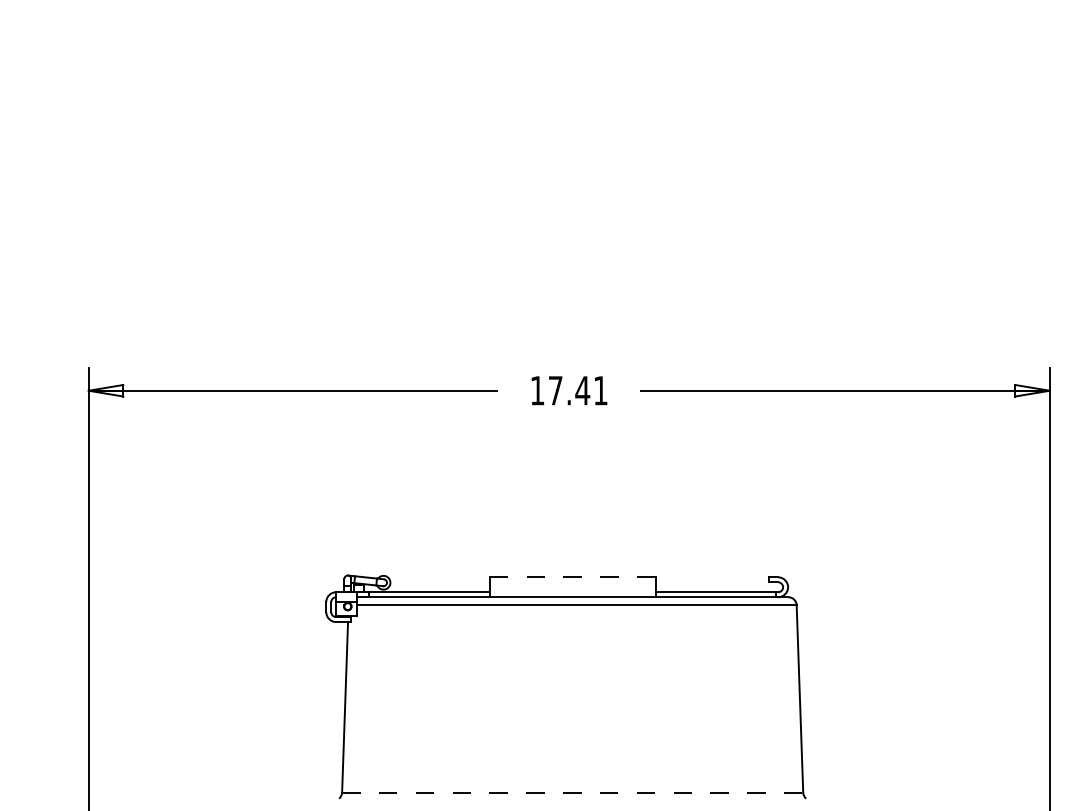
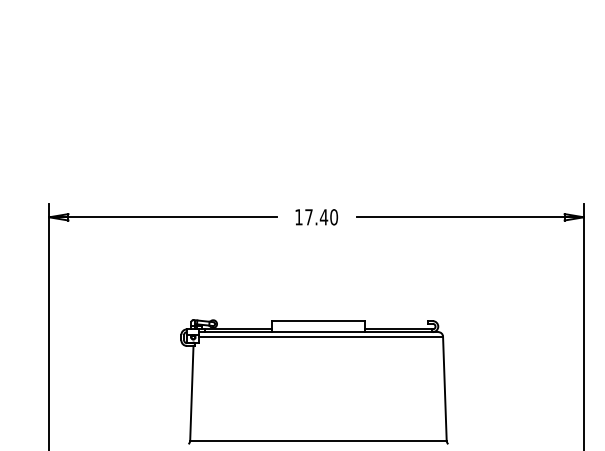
text: (601, 391) -> (334, 217), 17.41 -> 17.40
line: (570, 578) -> (317, 321), dashed -> solid
line: (572, 792) -> (318, 440), dashed -> solid

